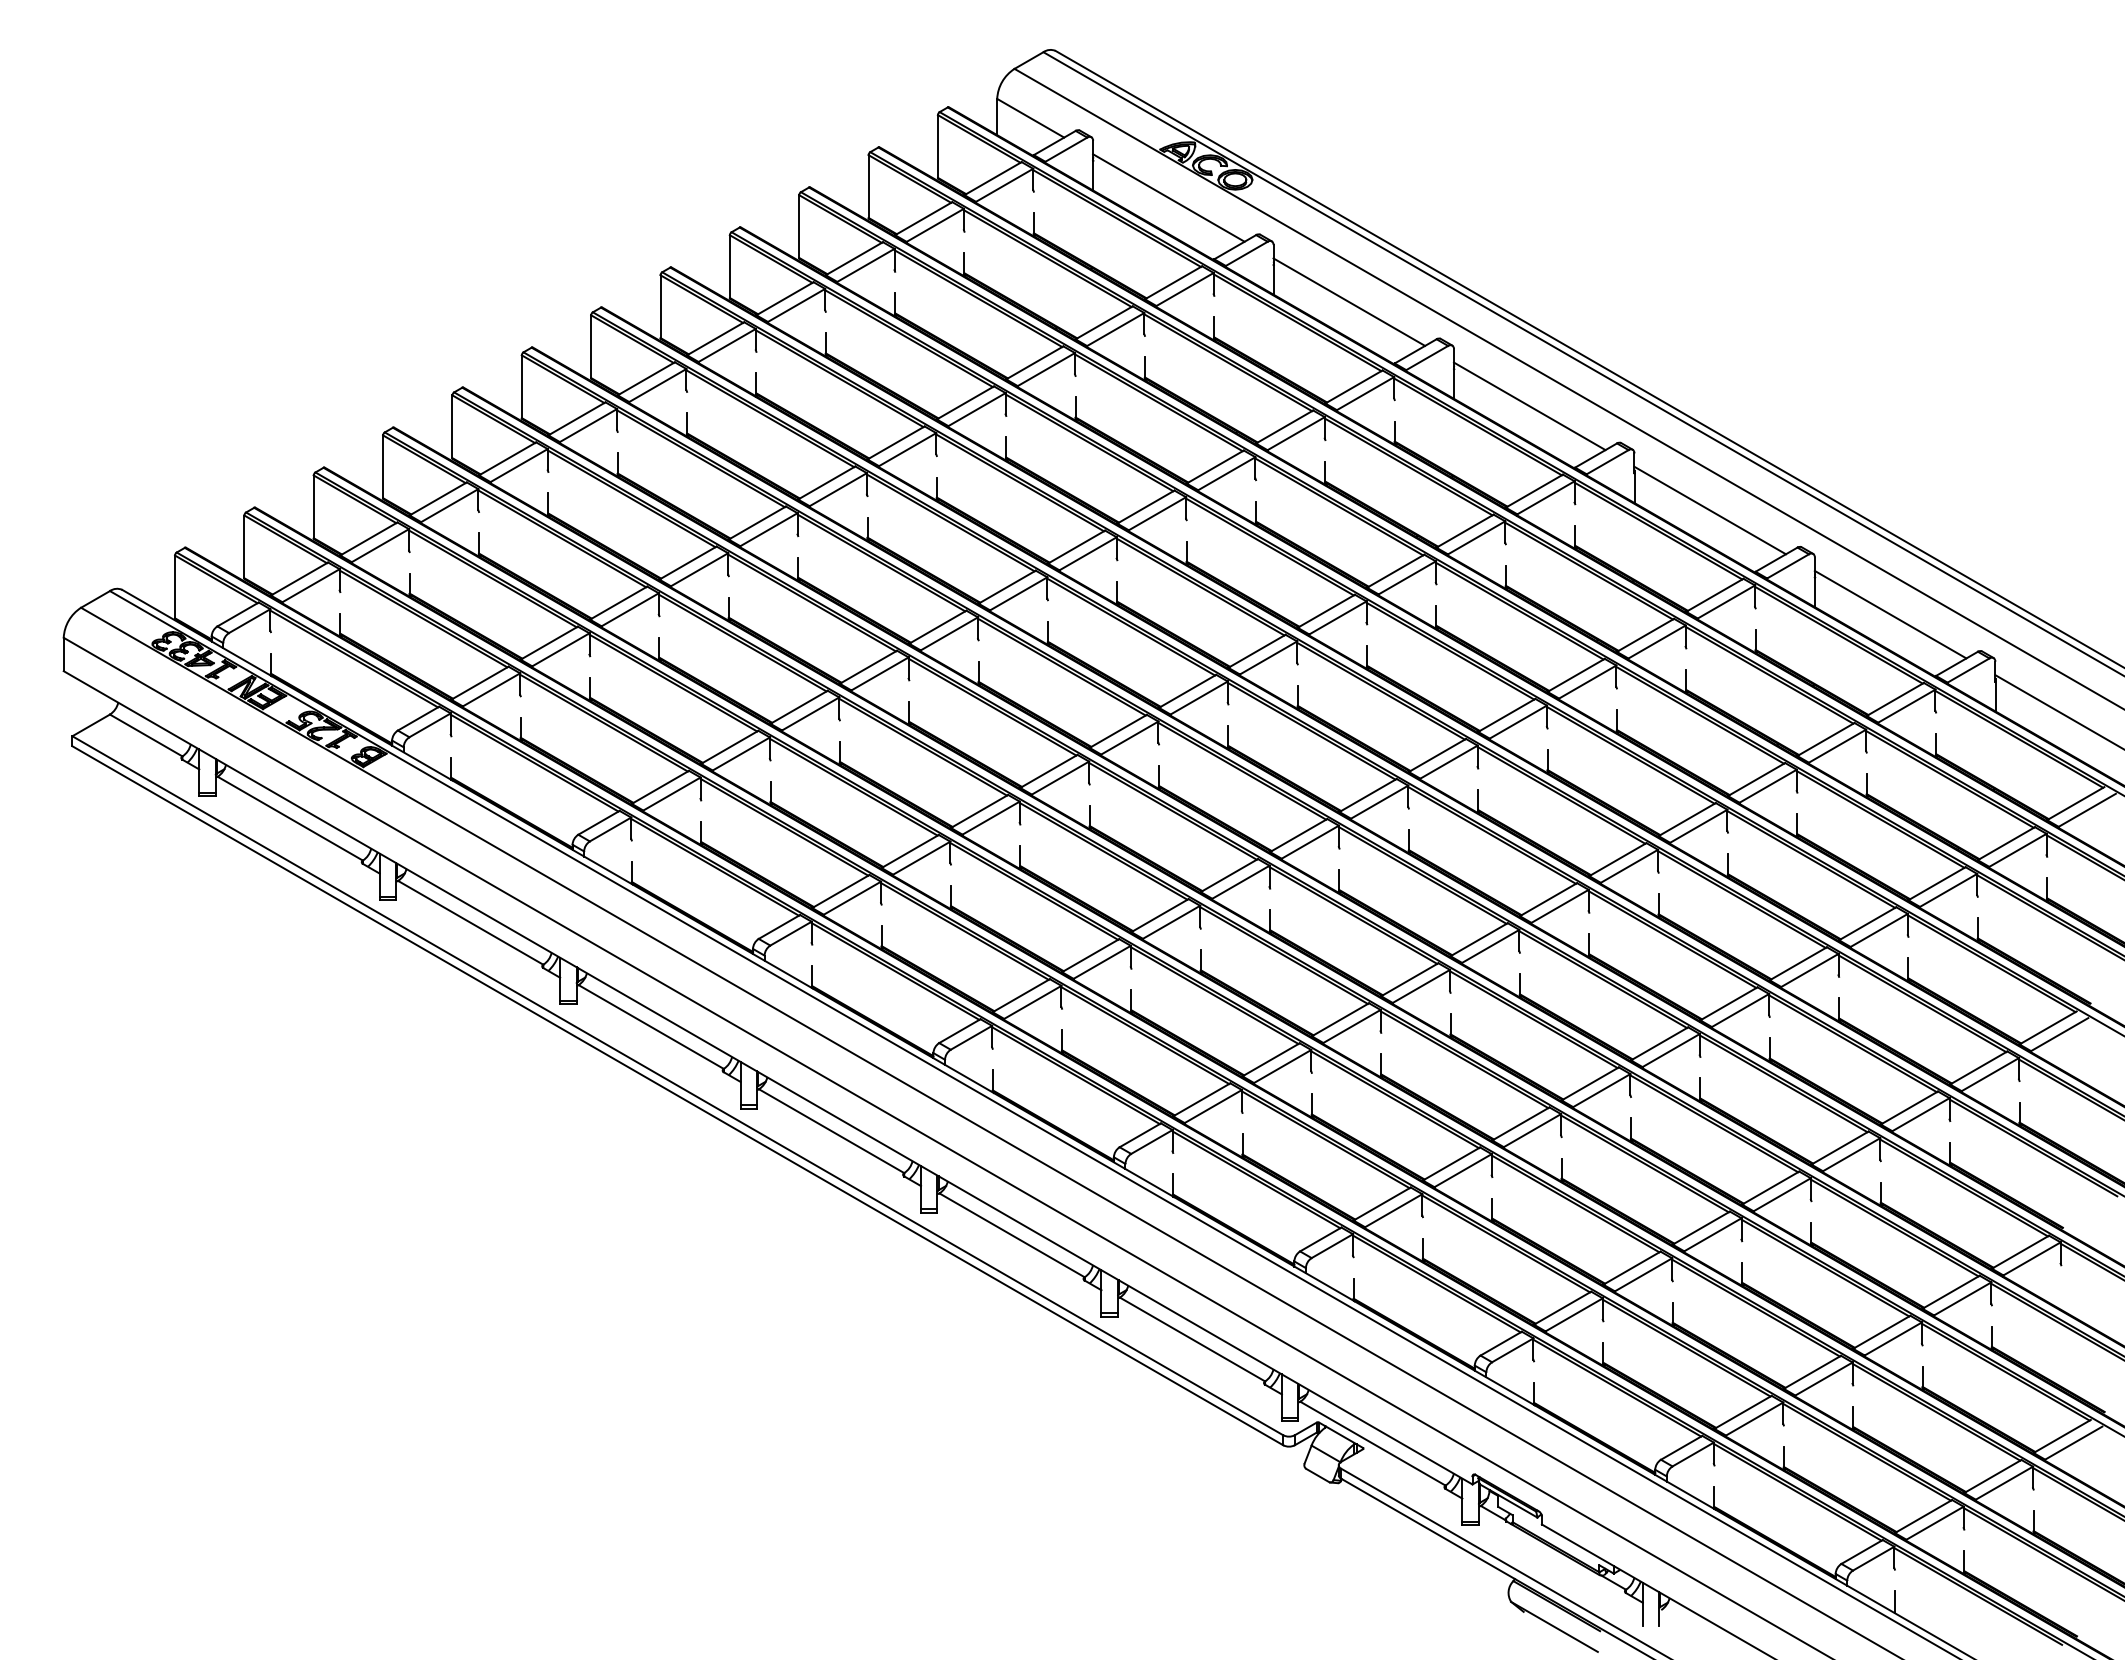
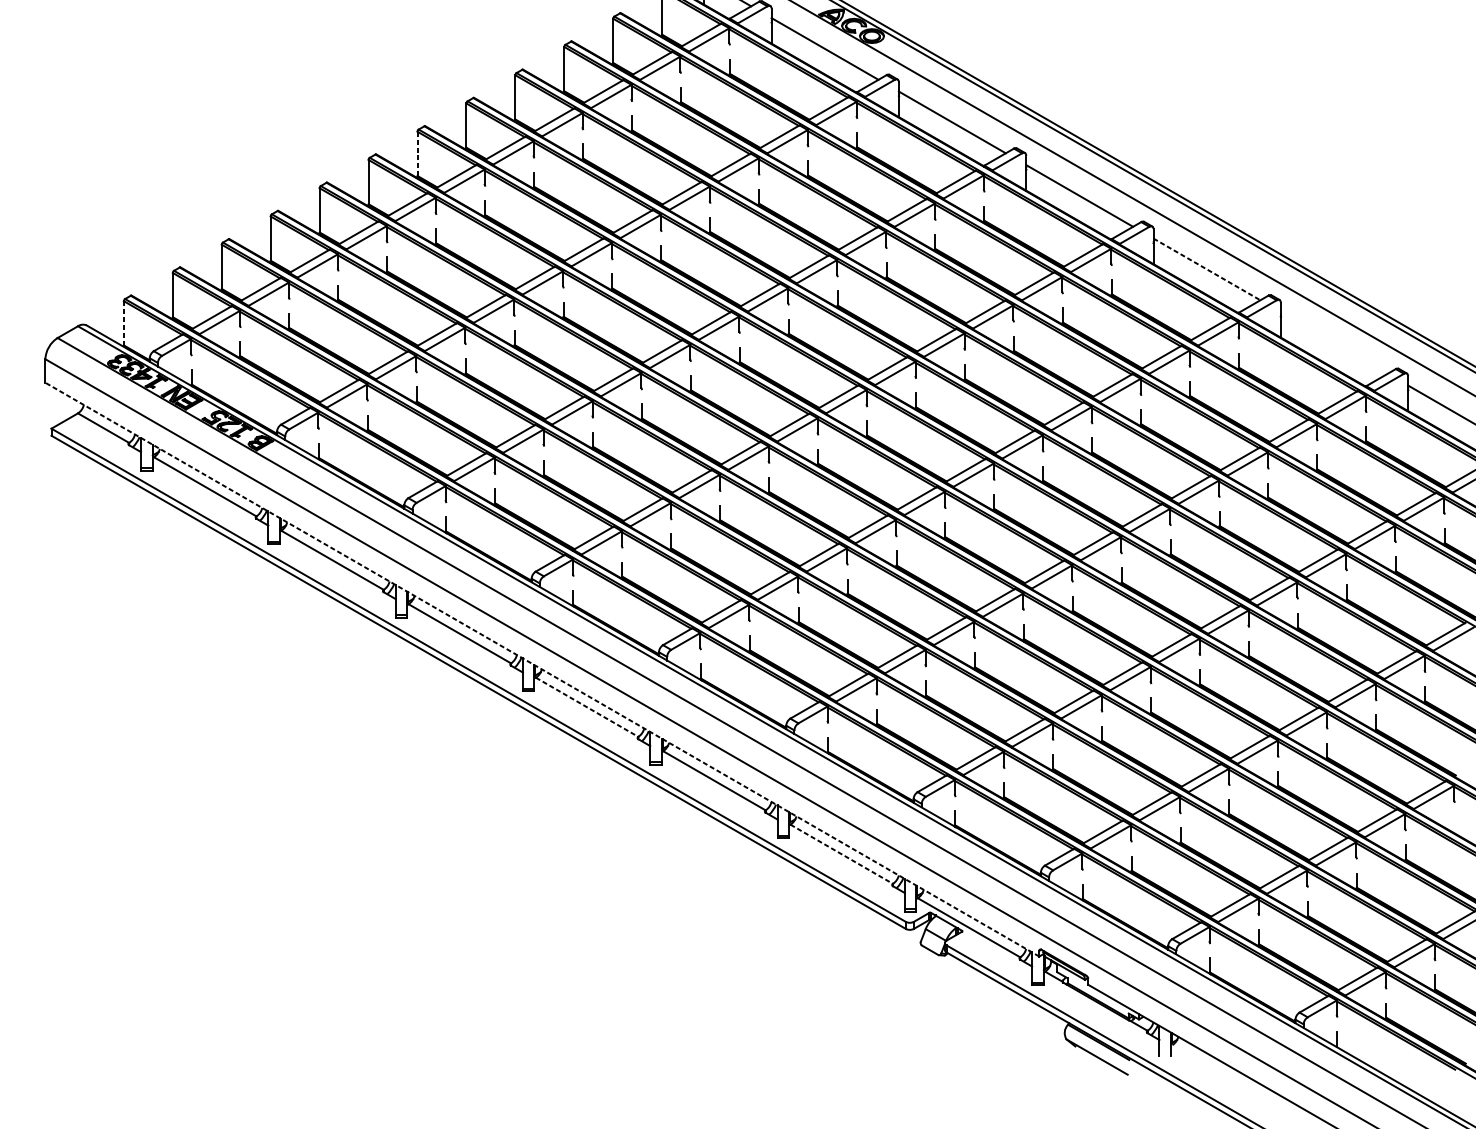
line: (591, 346) -> (417, 153), solid -> dashed
line: (1710, 510) -> (1207, 269), solid -> dashed
line: (175, 586) -> (124, 323), solid -> dashed
line: (1890, 614) -> (1334, 342), removed
line: (767, 1077) -> (541, 669), solid -> dashed
line: (831, 1131) -> (587, 707), solid -> dashed
line: (1192, 1339) -> (841, 854), solid -> dashed

